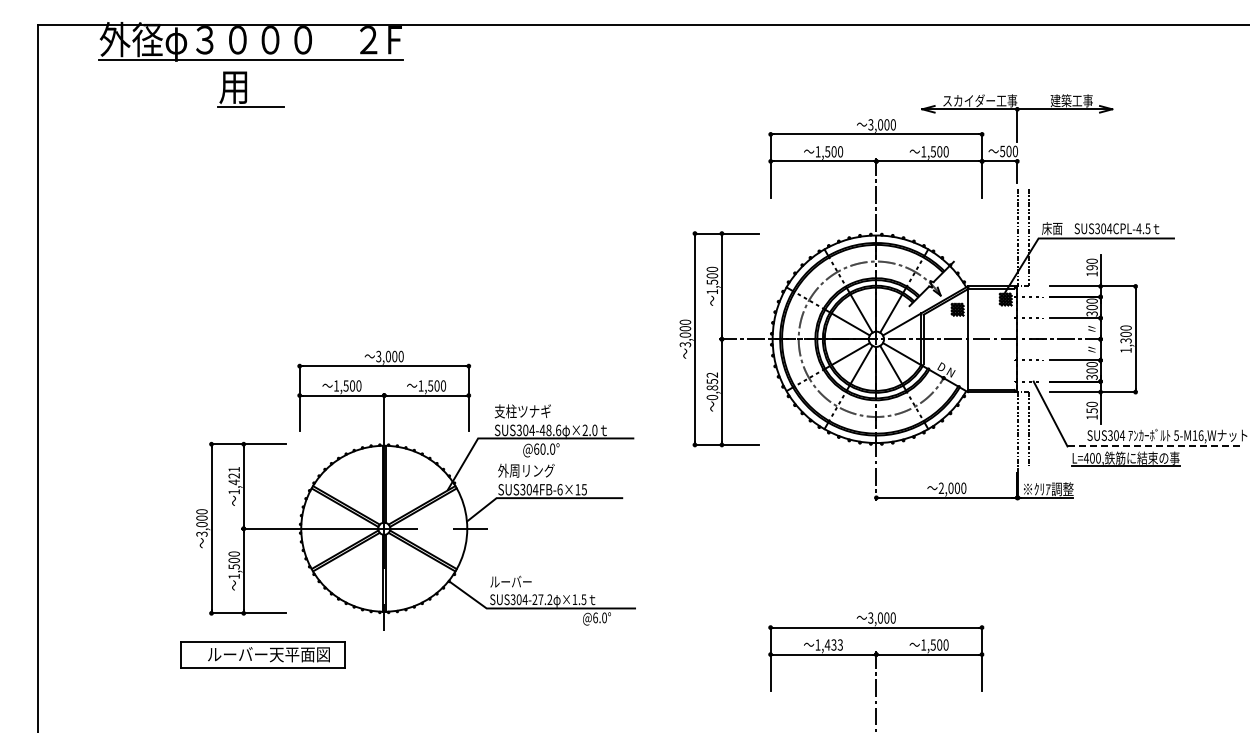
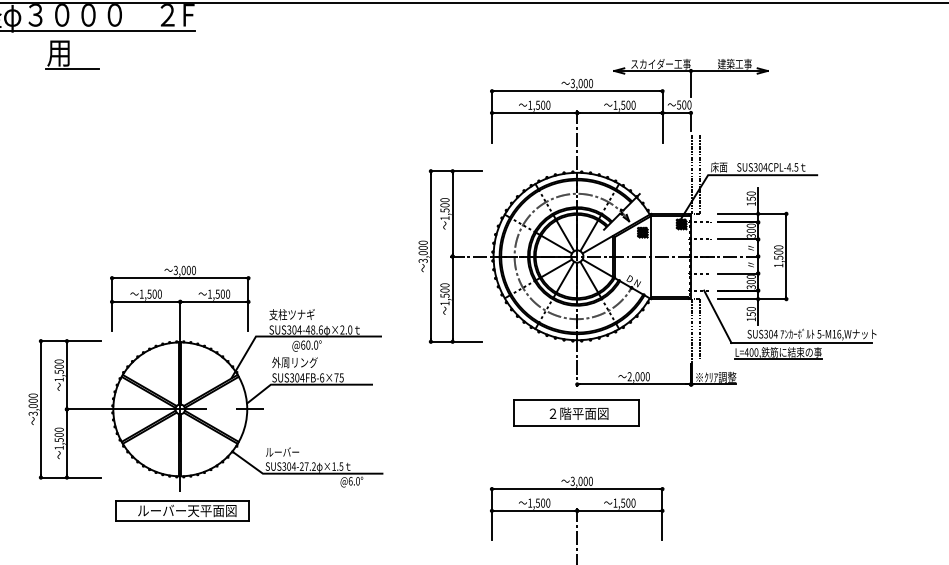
text: (1091, 267) -> (750, 198), 190 -> 150
text: (1125, 340) -> (778, 257), 1,300 -> 1,500
text: (712, 386) -> (445, 294), 0,852 -> 1,500
line: (1154, 446) -> (801, 343), dashed -> solid
text: (233, 475) -> (58, 366), 1,421 -> 1,500
text: (577, 489) -> (336, 377), SUS304FB-6×15 -> SUS304FB-6×75
part: (874, 532) -> (575, 412), added
text: (833, 644) -> (542, 502), 1,433 -> 1,500
part: (262, 654) -> (182, 510), moved

